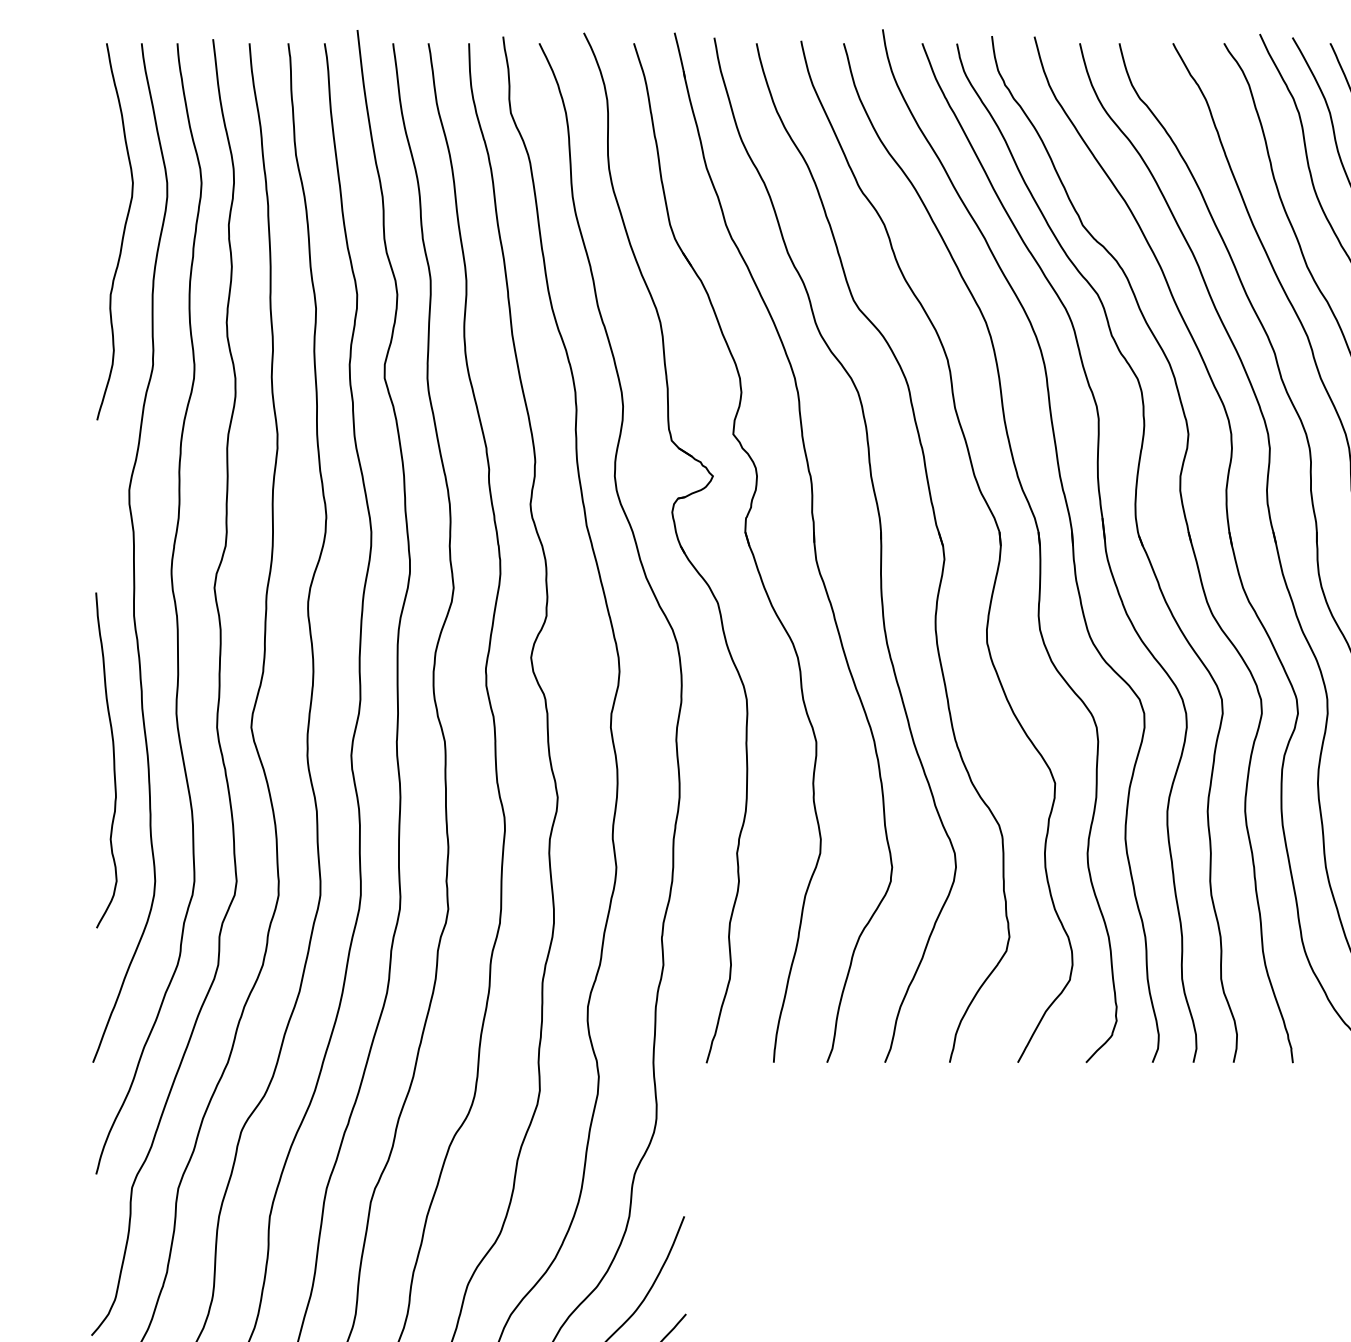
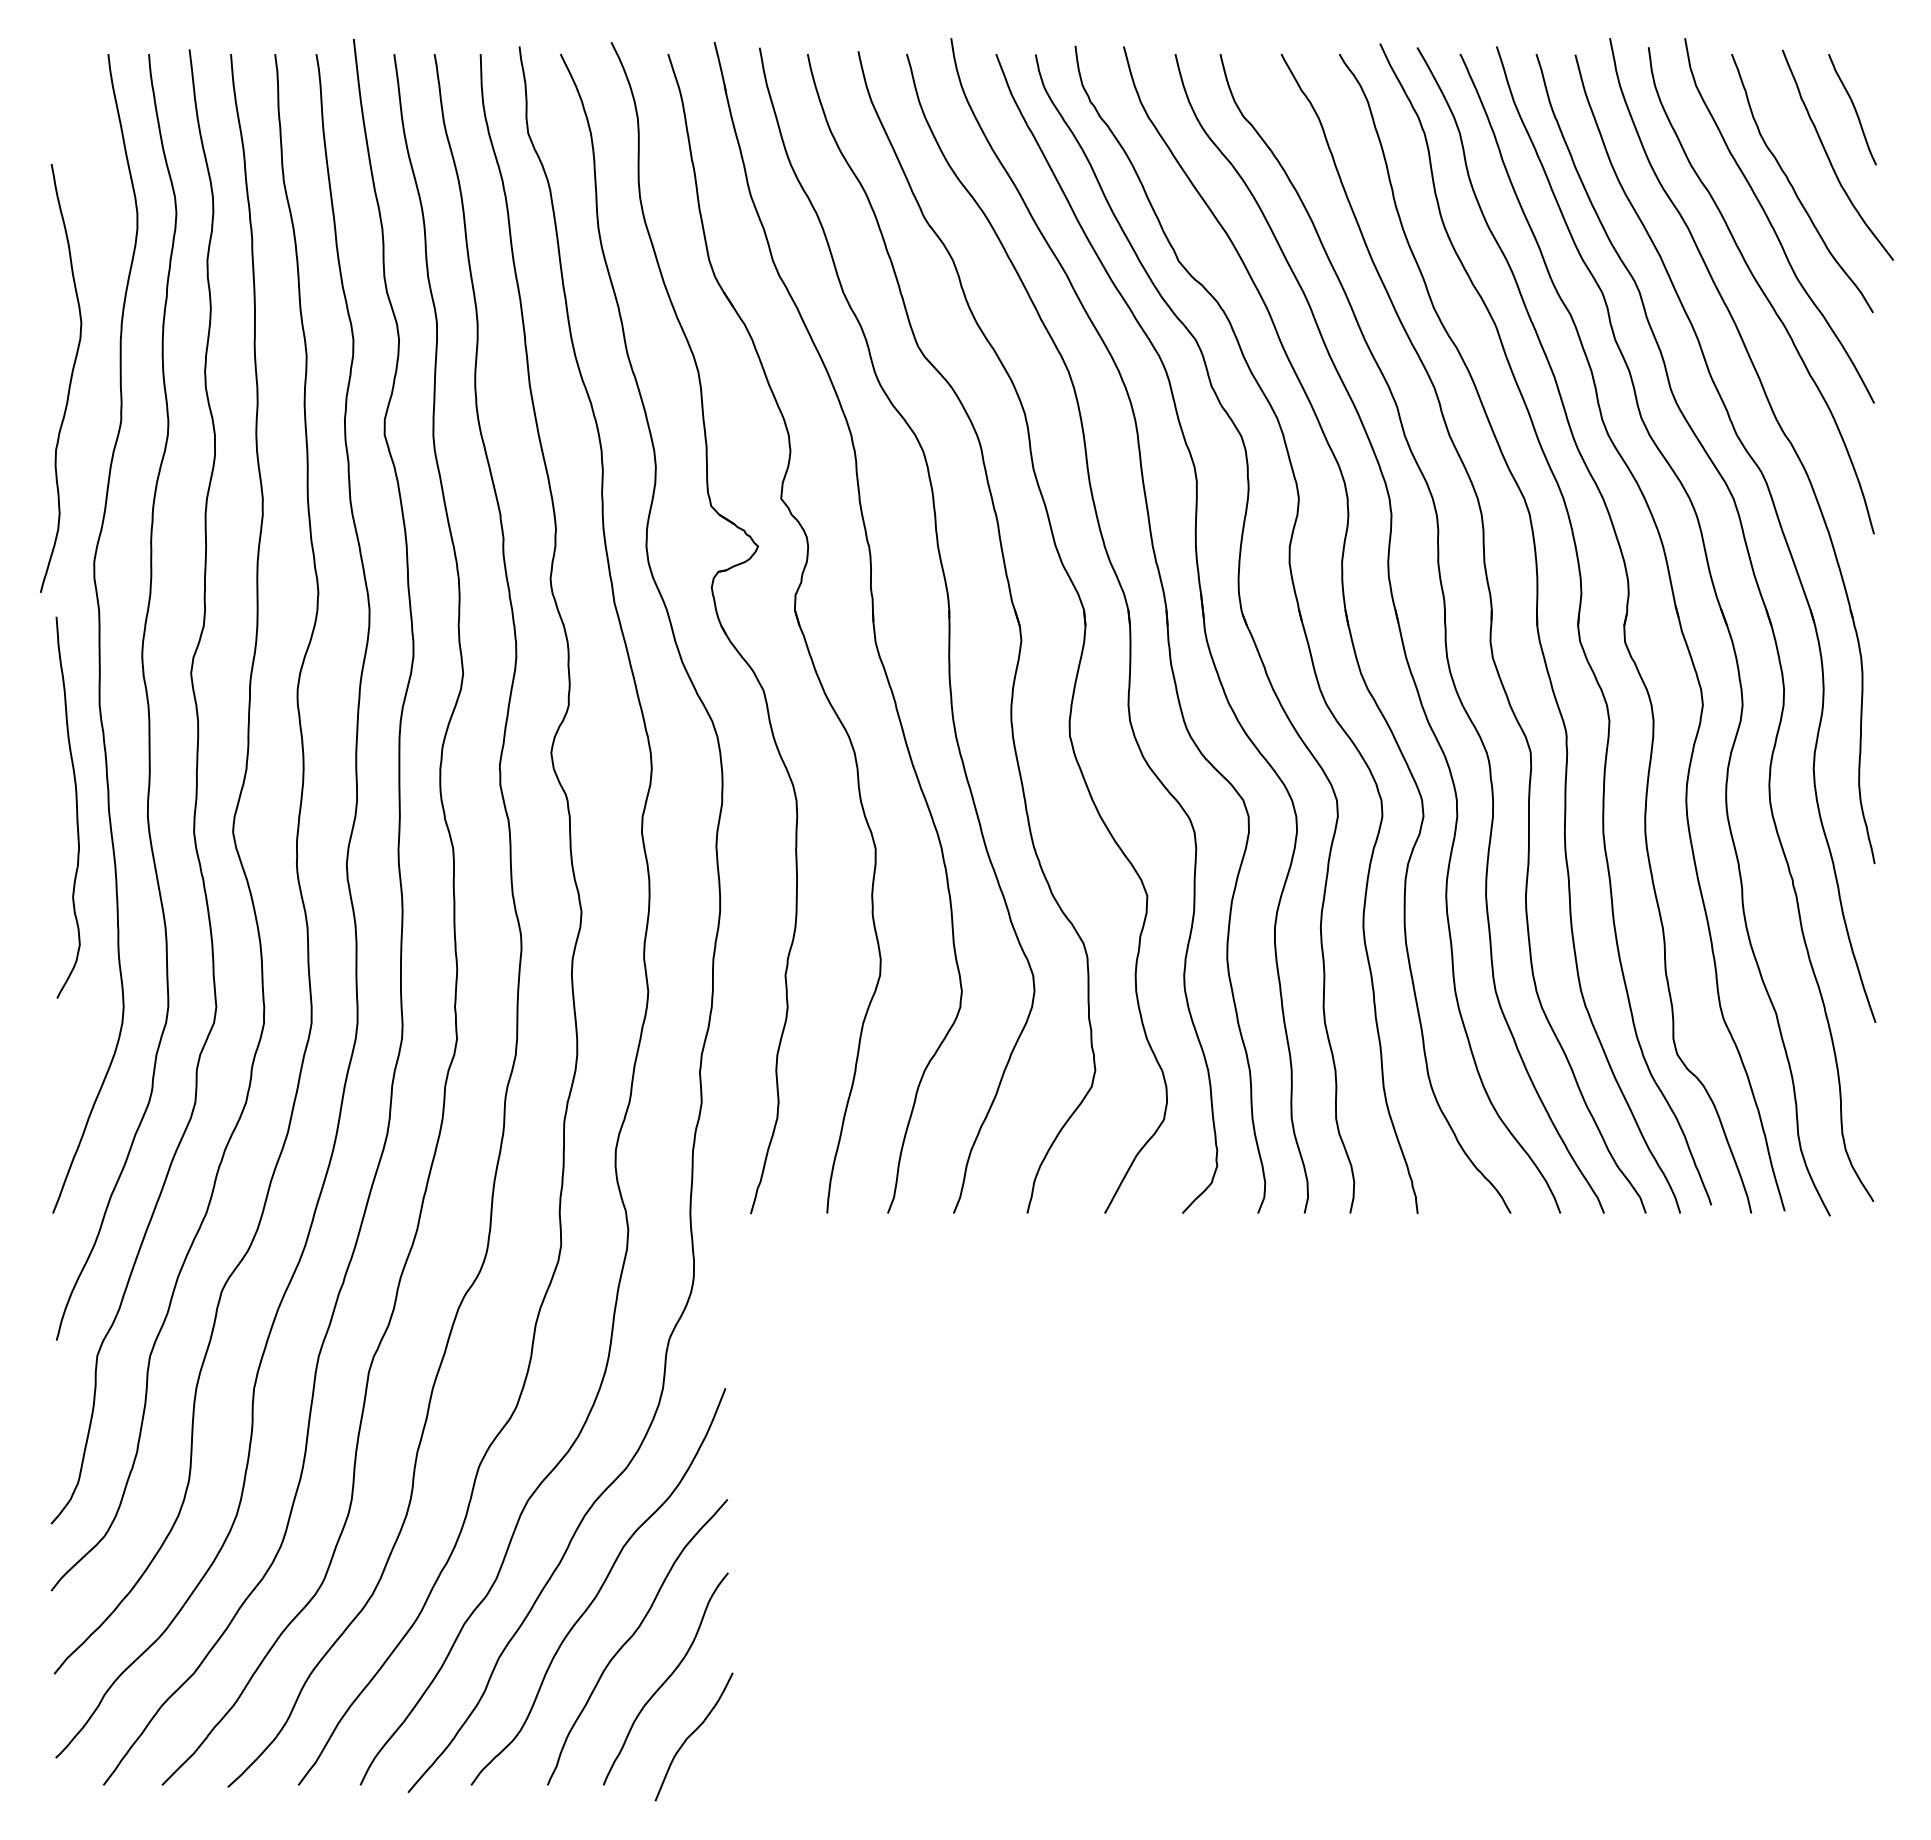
curve: (122, 234) -> (69, 381), moved
curve: (113, 760) -> (76, 807), moved

